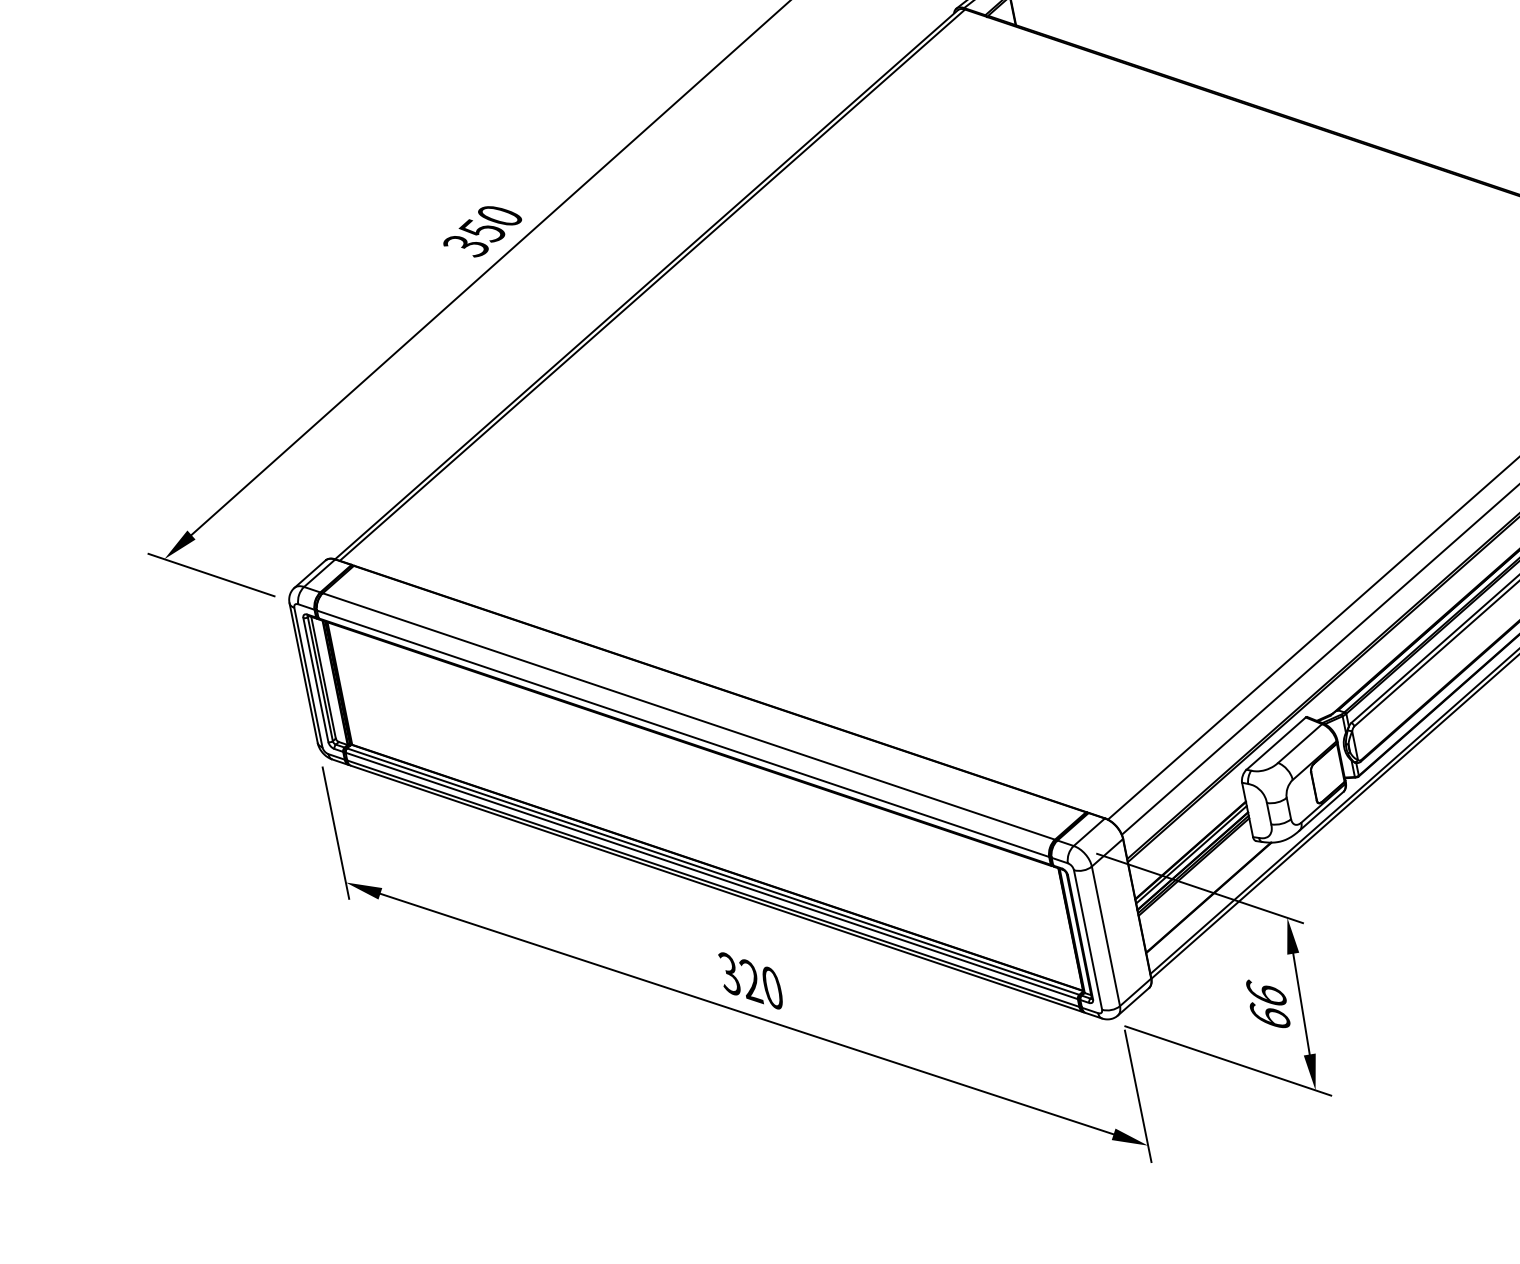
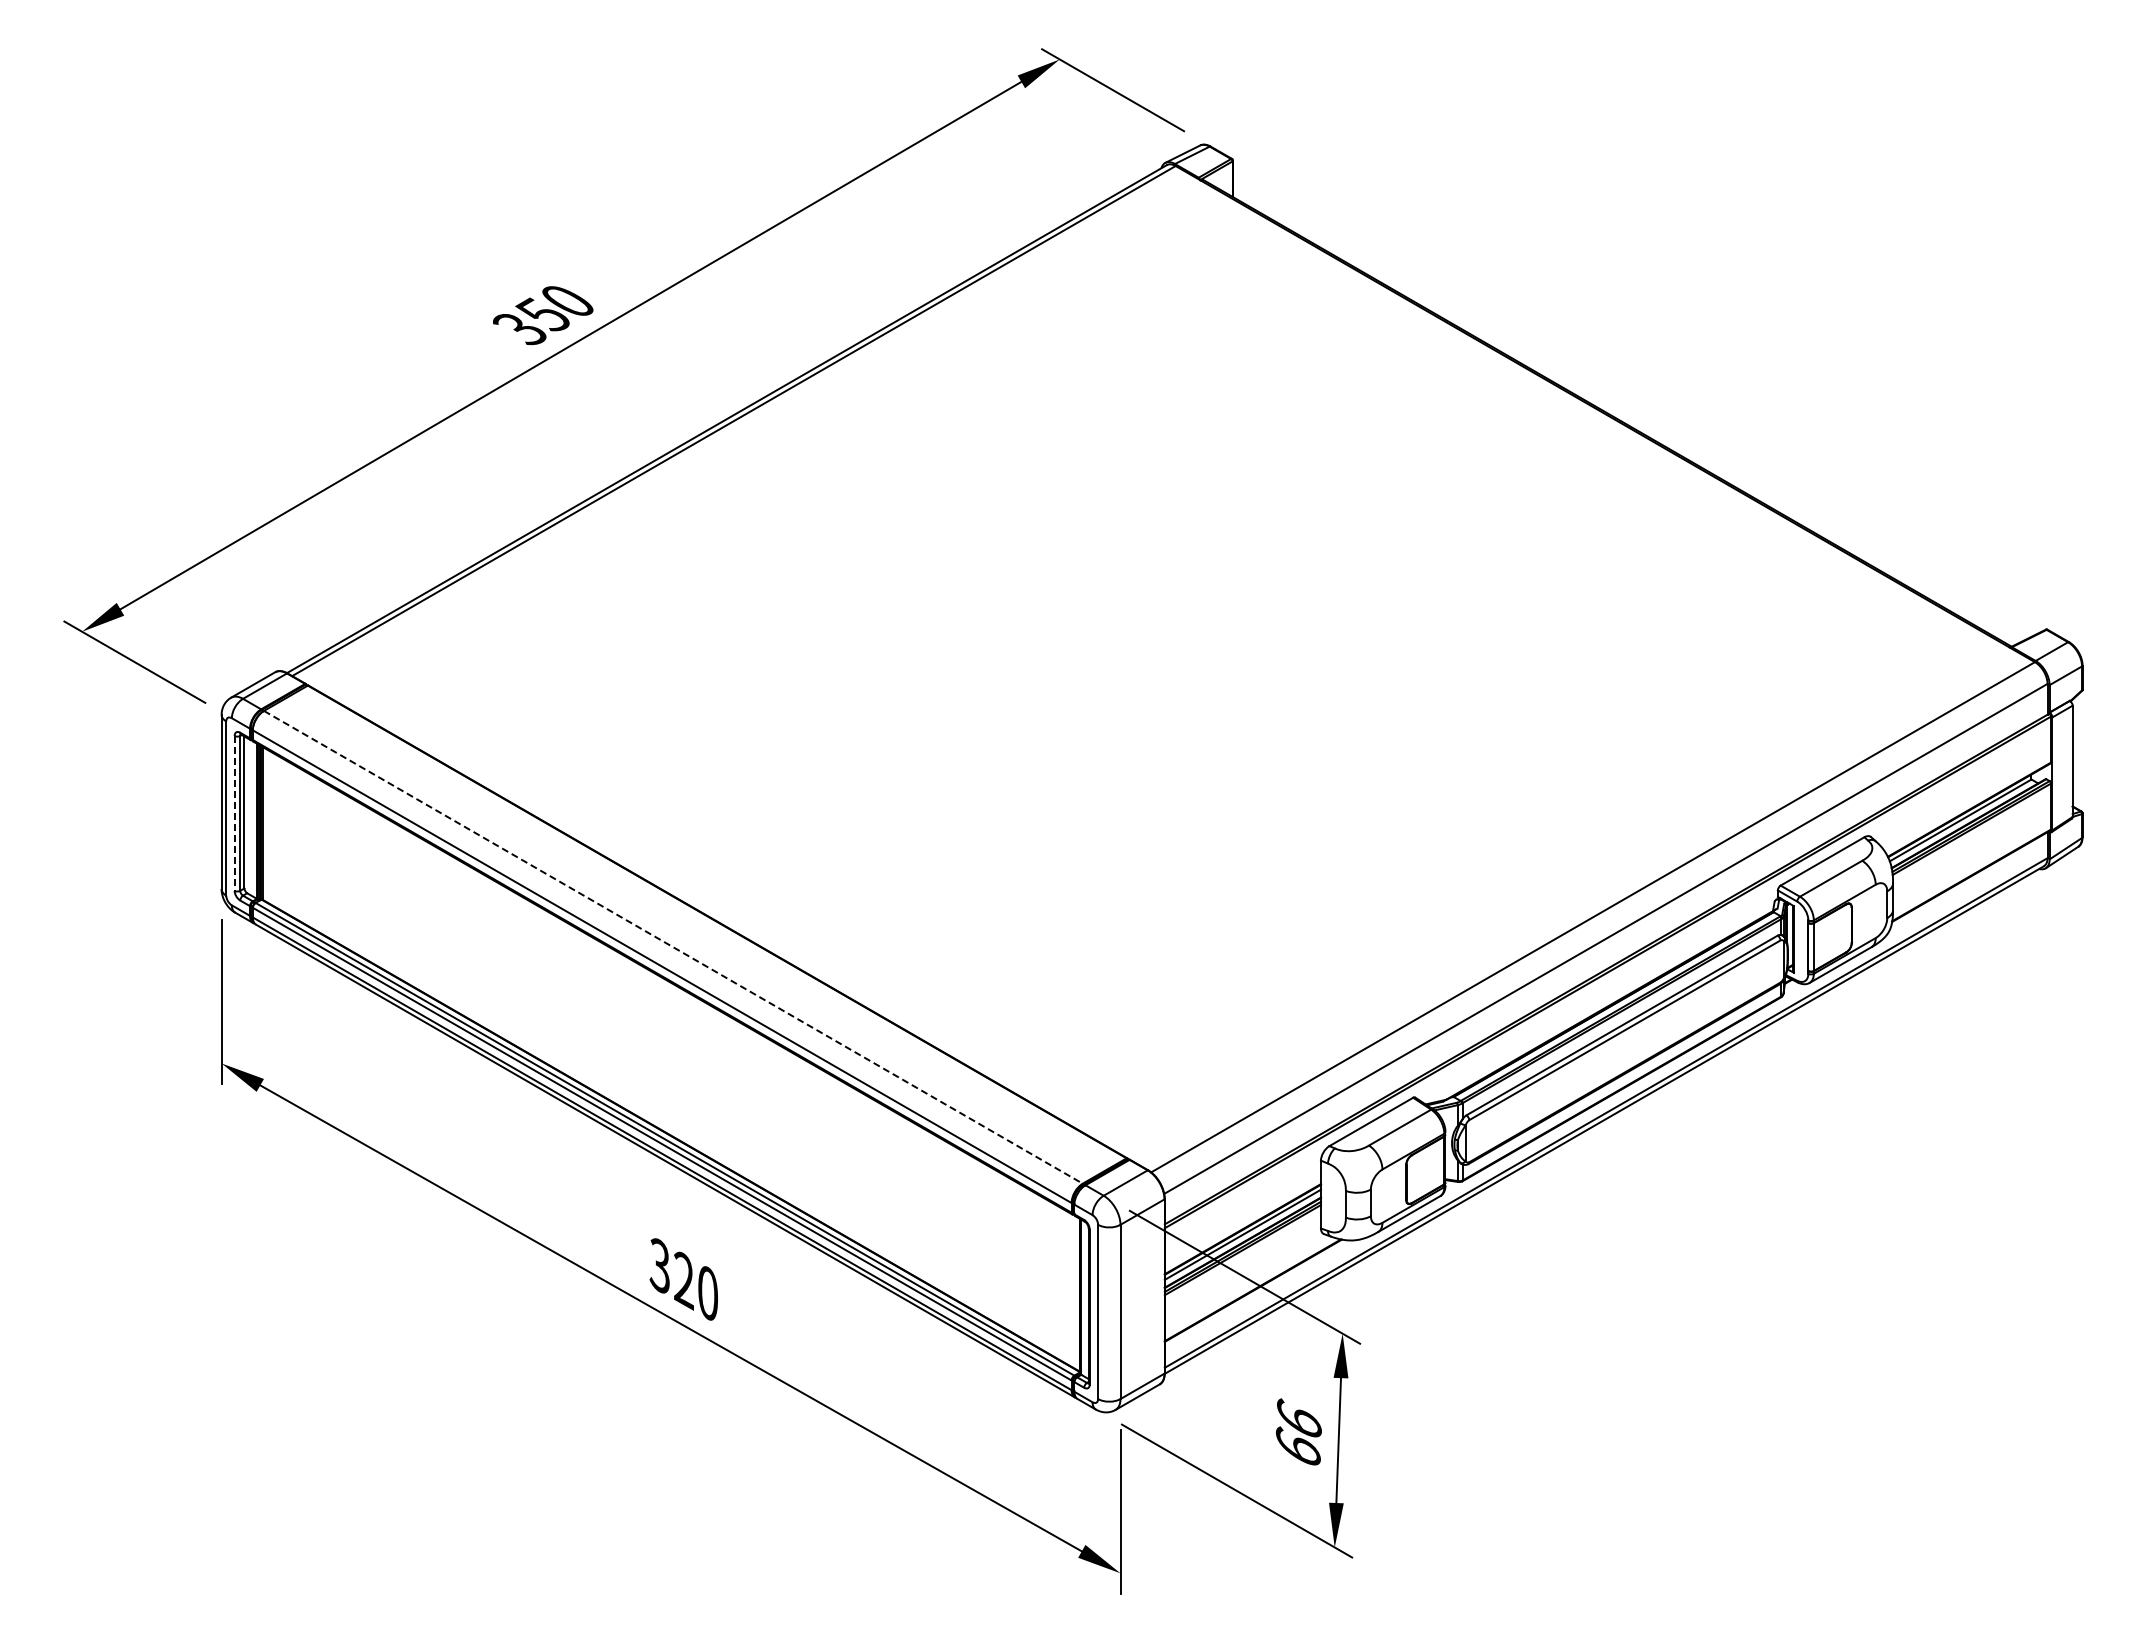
line: (315, 680) -> (234, 813), solid -> dashed
line: (689, 716) -> (673, 947), solid -> dashed

